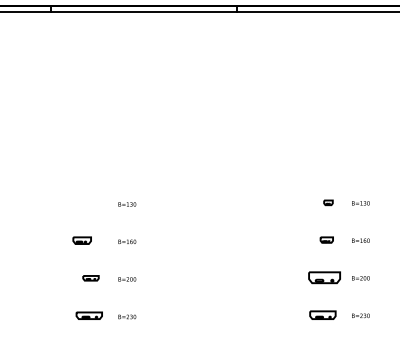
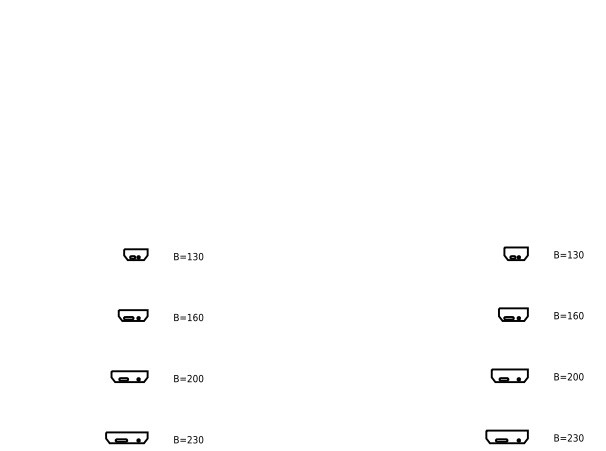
part: (328, 202) -> (516, 253), size x1.67
part: (94, 203) -> (135, 255), added
part: (326, 239) -> (512, 313), size x1.43
part: (81, 240) -> (132, 315), moved
part: (324, 277) -> (509, 375), size x0.71
part: (90, 278) -> (128, 377), size x1.43

